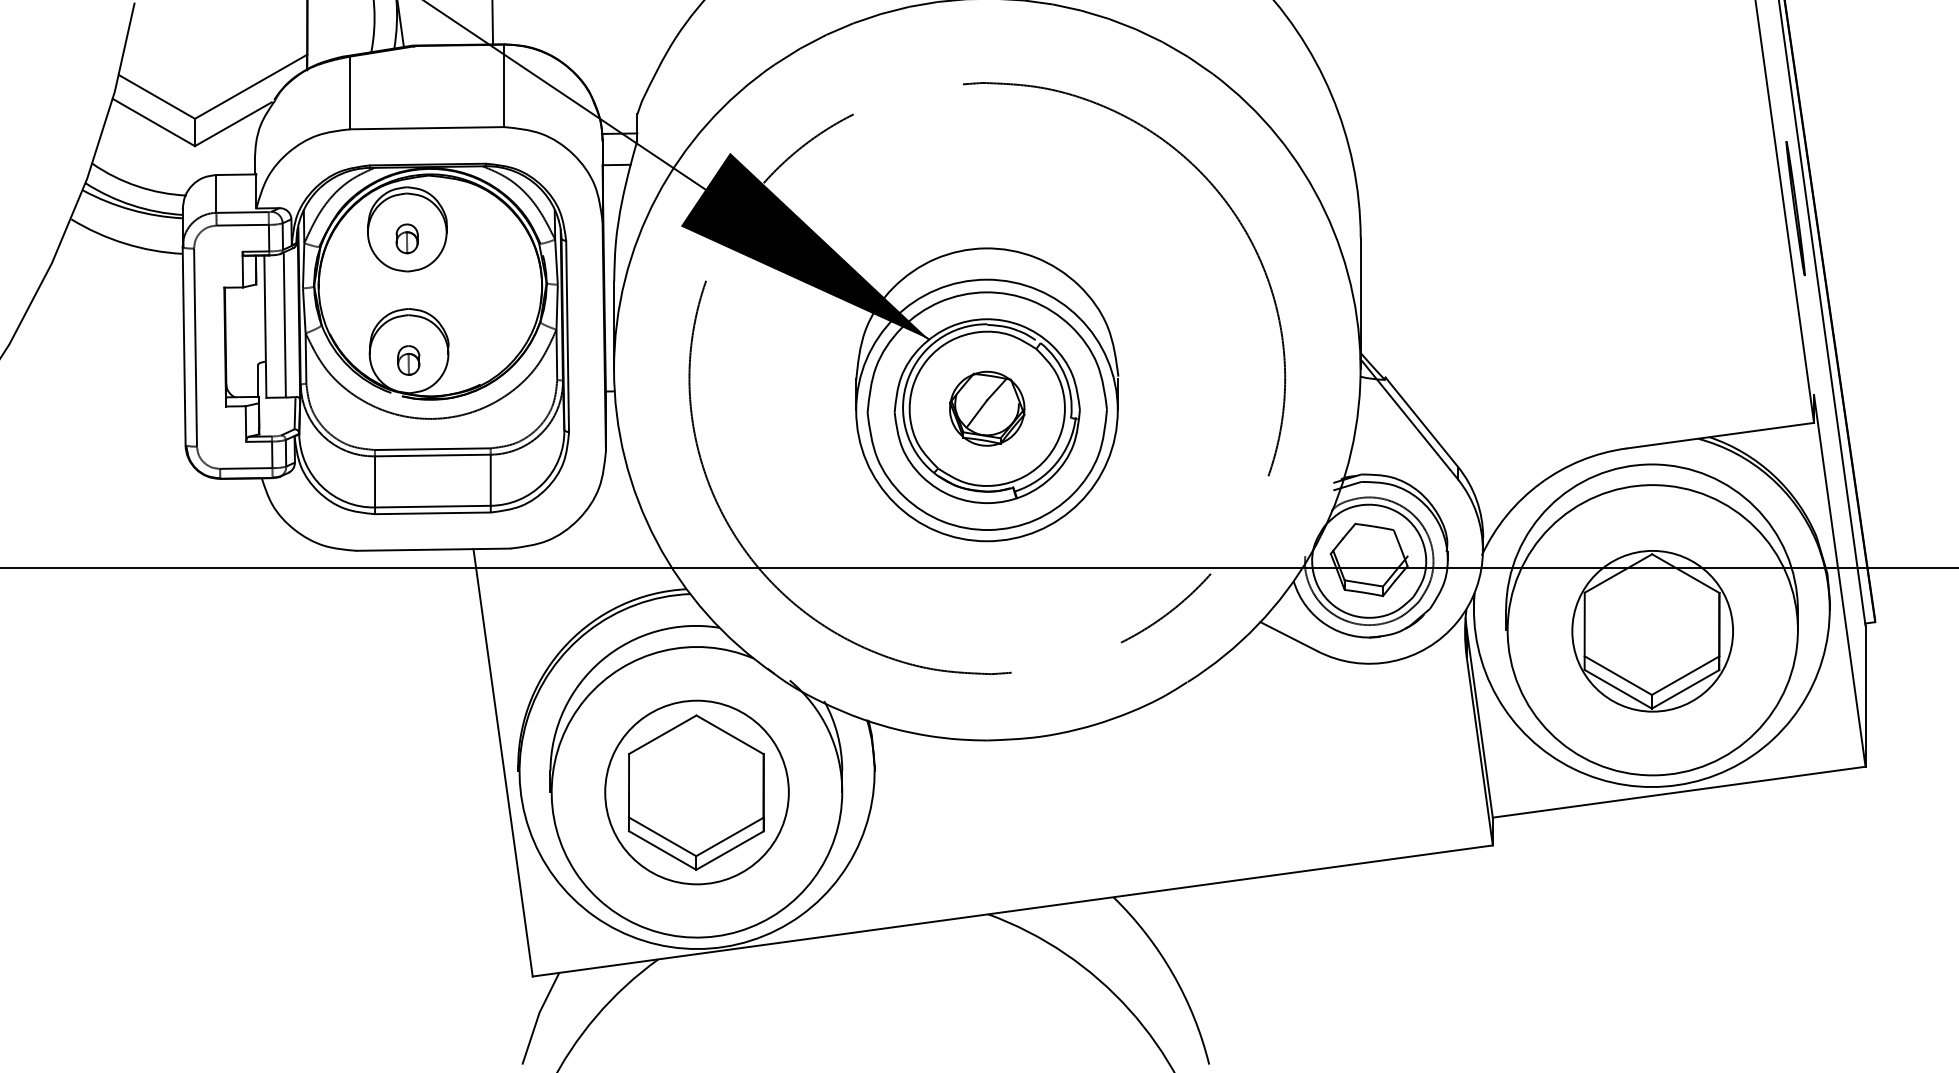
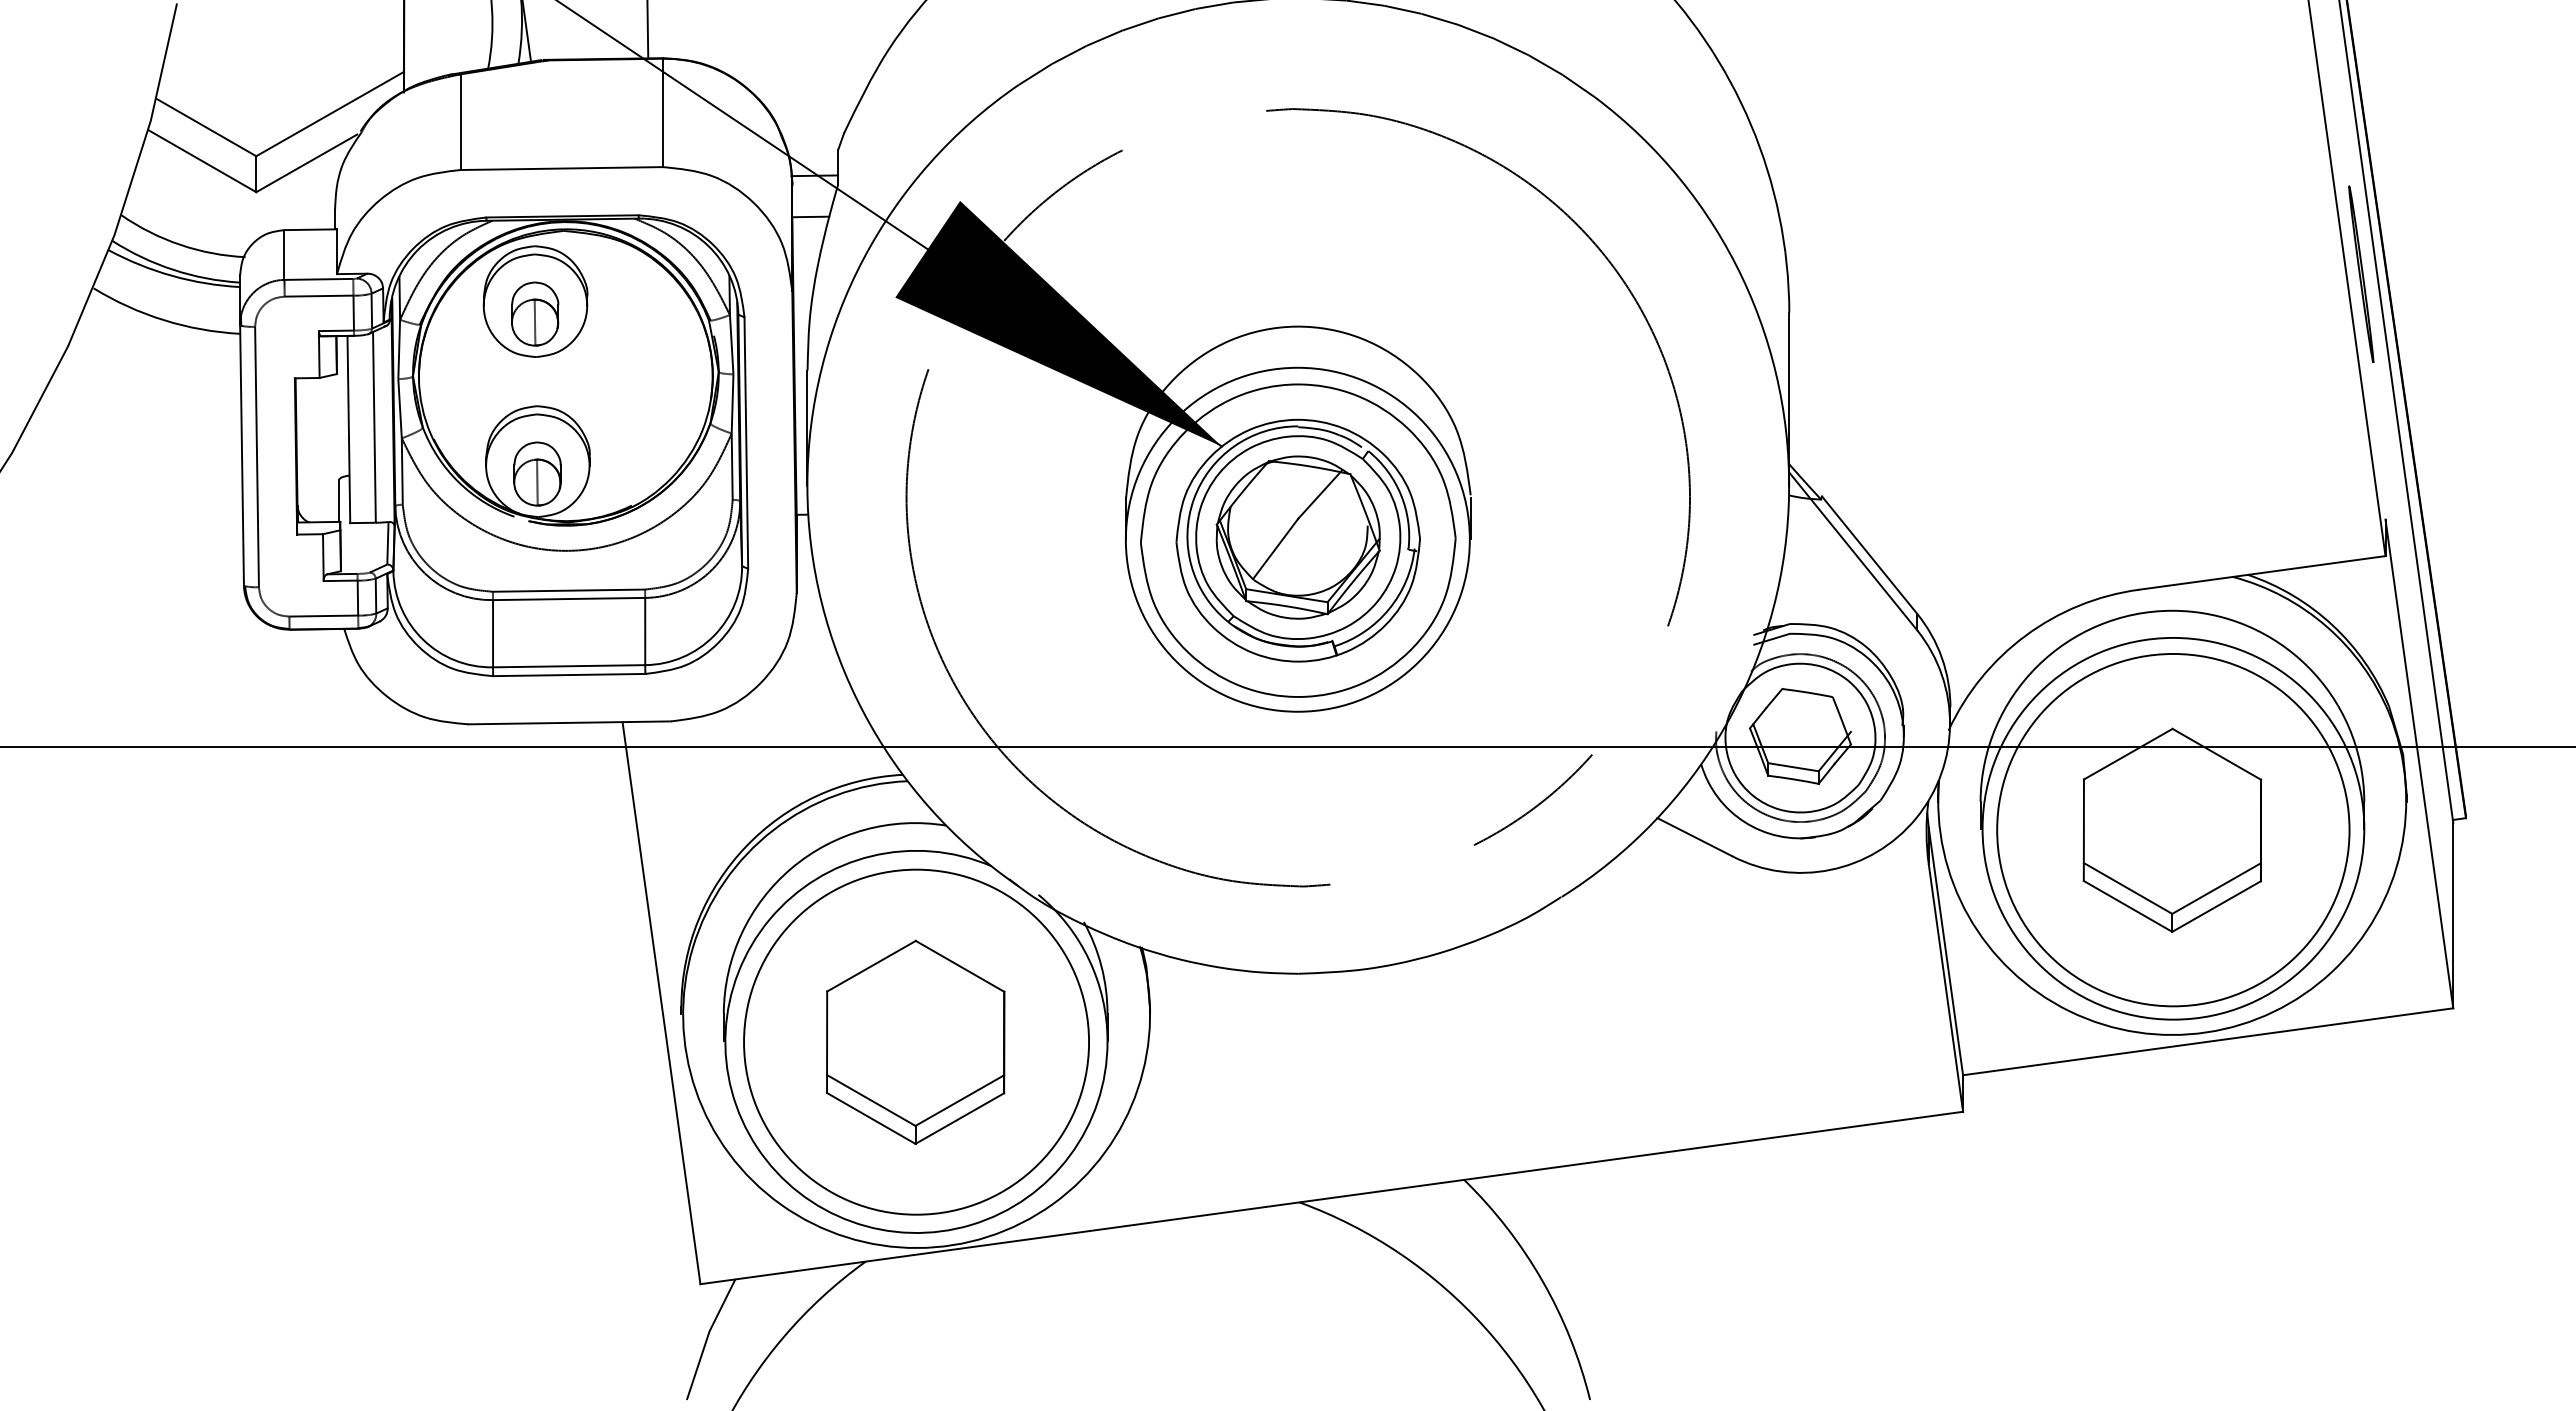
part: (407, 238) -> (535, 313), size x1.67
part: (408, 360) -> (537, 473), size x1.67
part: (986, 408) -> (1297, 537), size x1.67
circle: (1652, 630) -> (2173, 829), size x1.67
circle: (697, 791) -> (916, 1041), size x1.43

